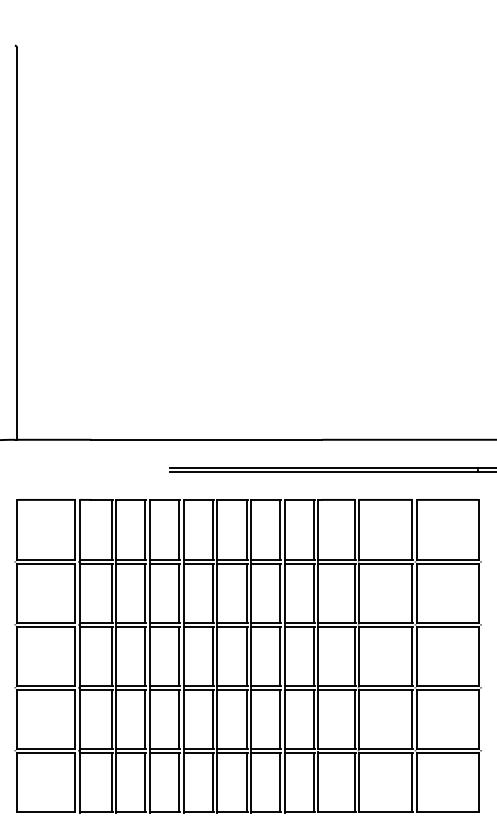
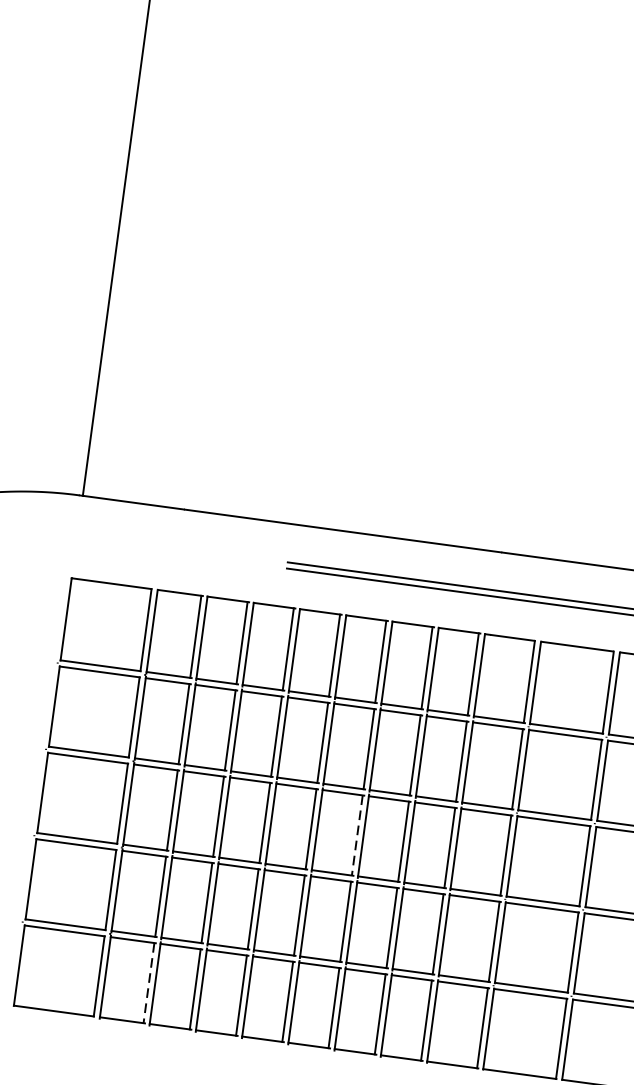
line: (246, 656) -> (357, 835), solid -> dashed
line: (111, 782) -> (148, 983), solid -> dashed

